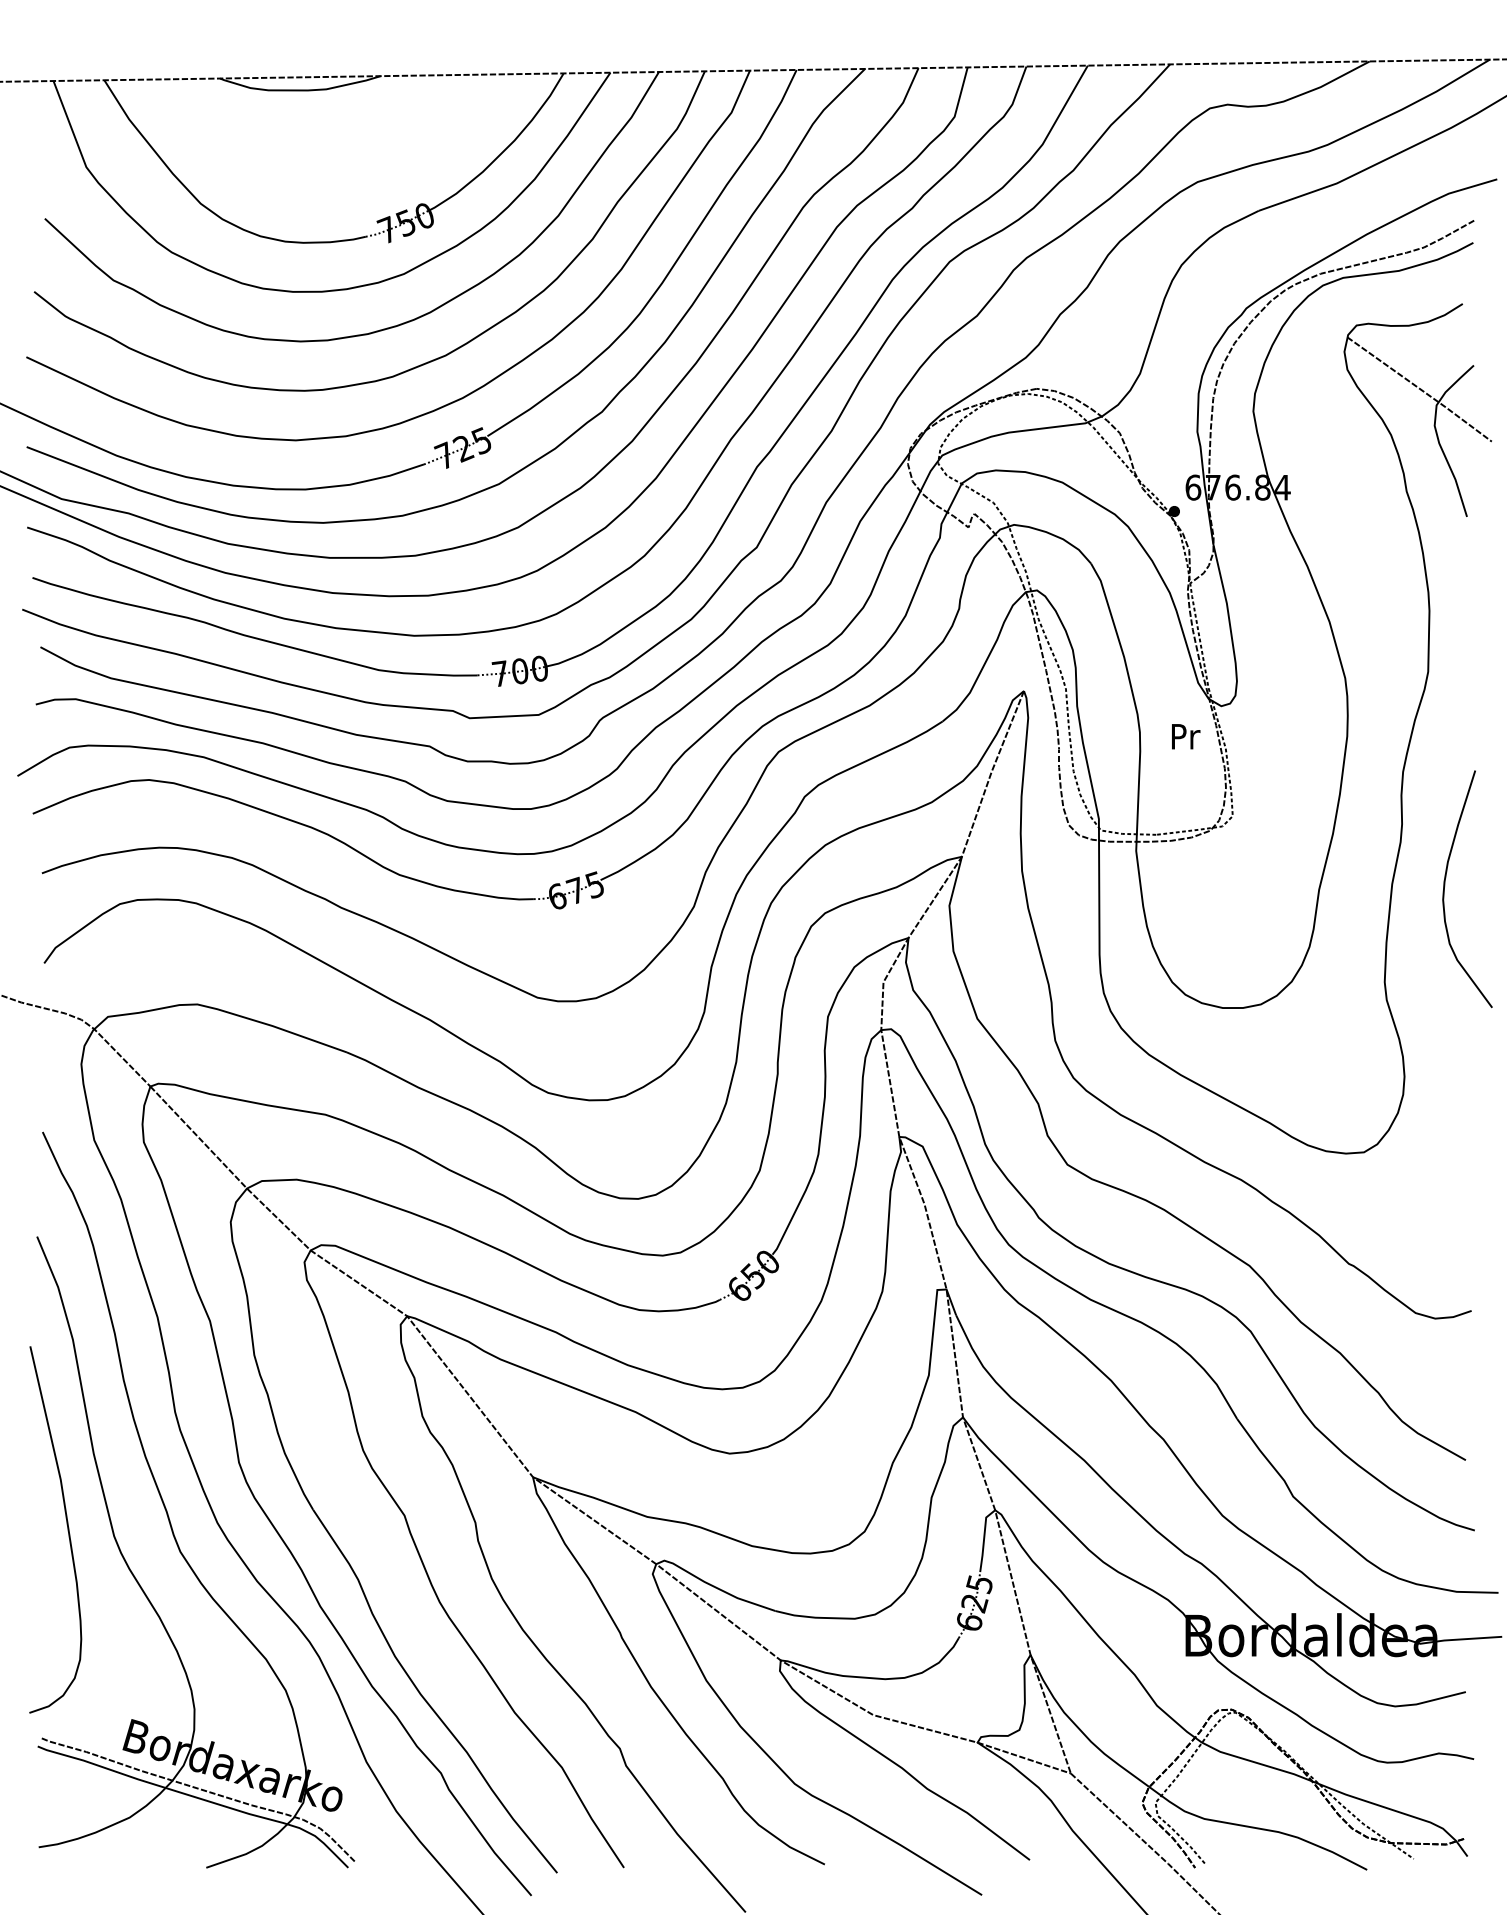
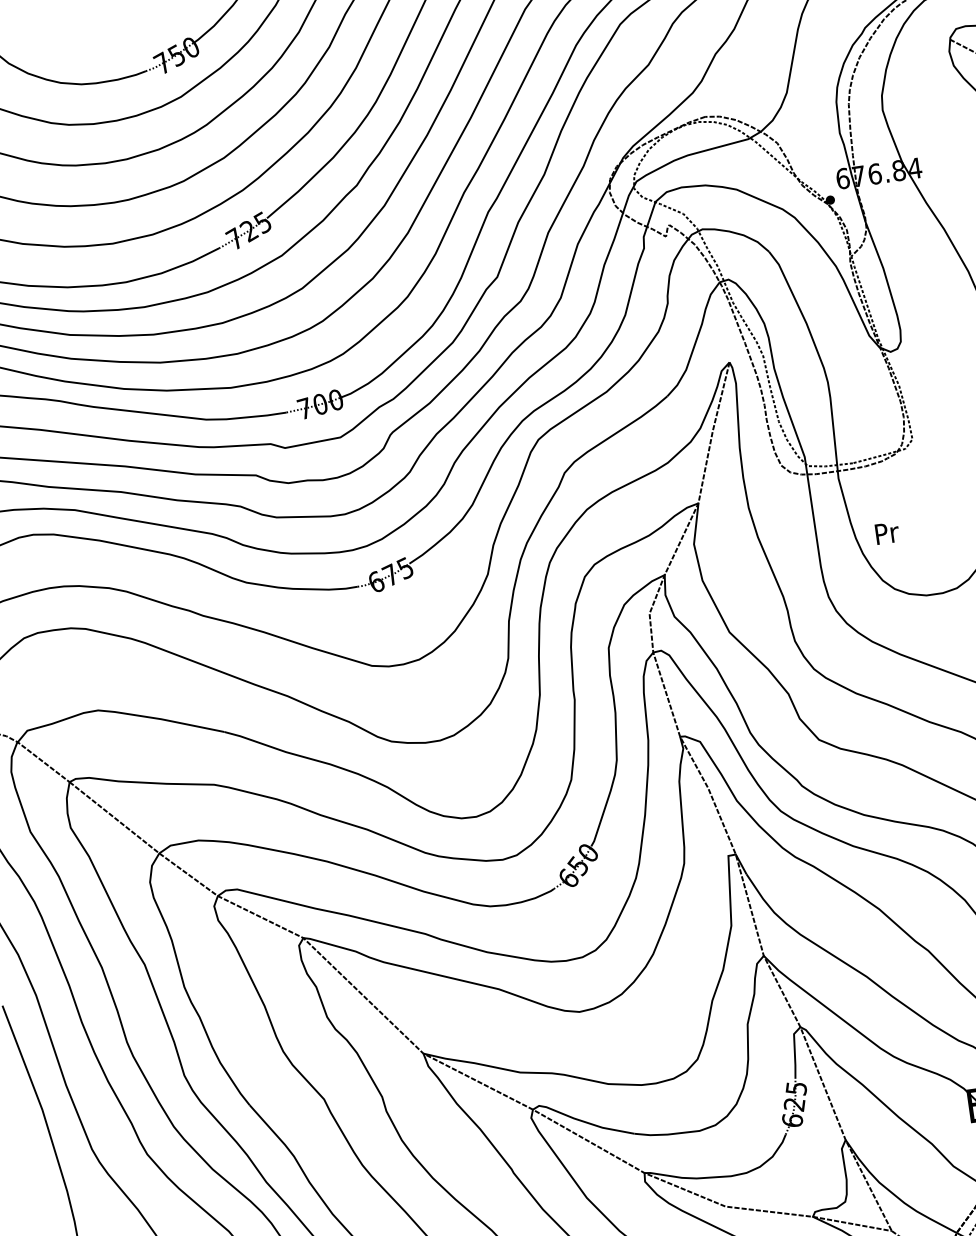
text: (1186, 736) -> (887, 533), moved

